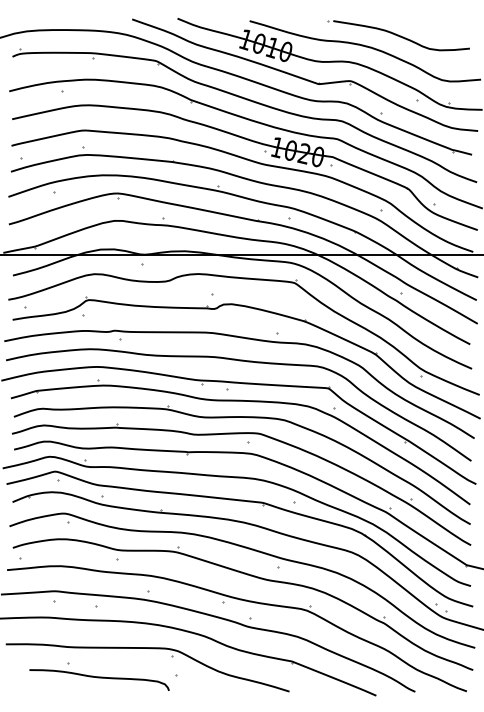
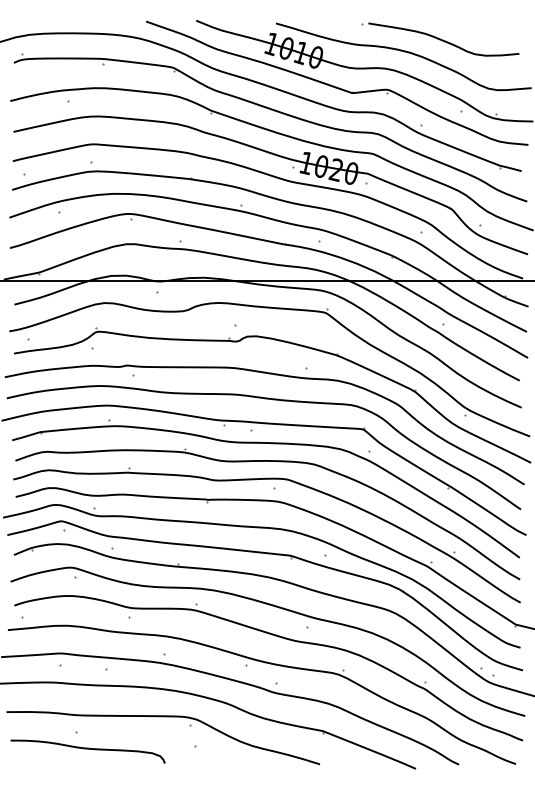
curve: (99, 678) -> (87, 749), moved

